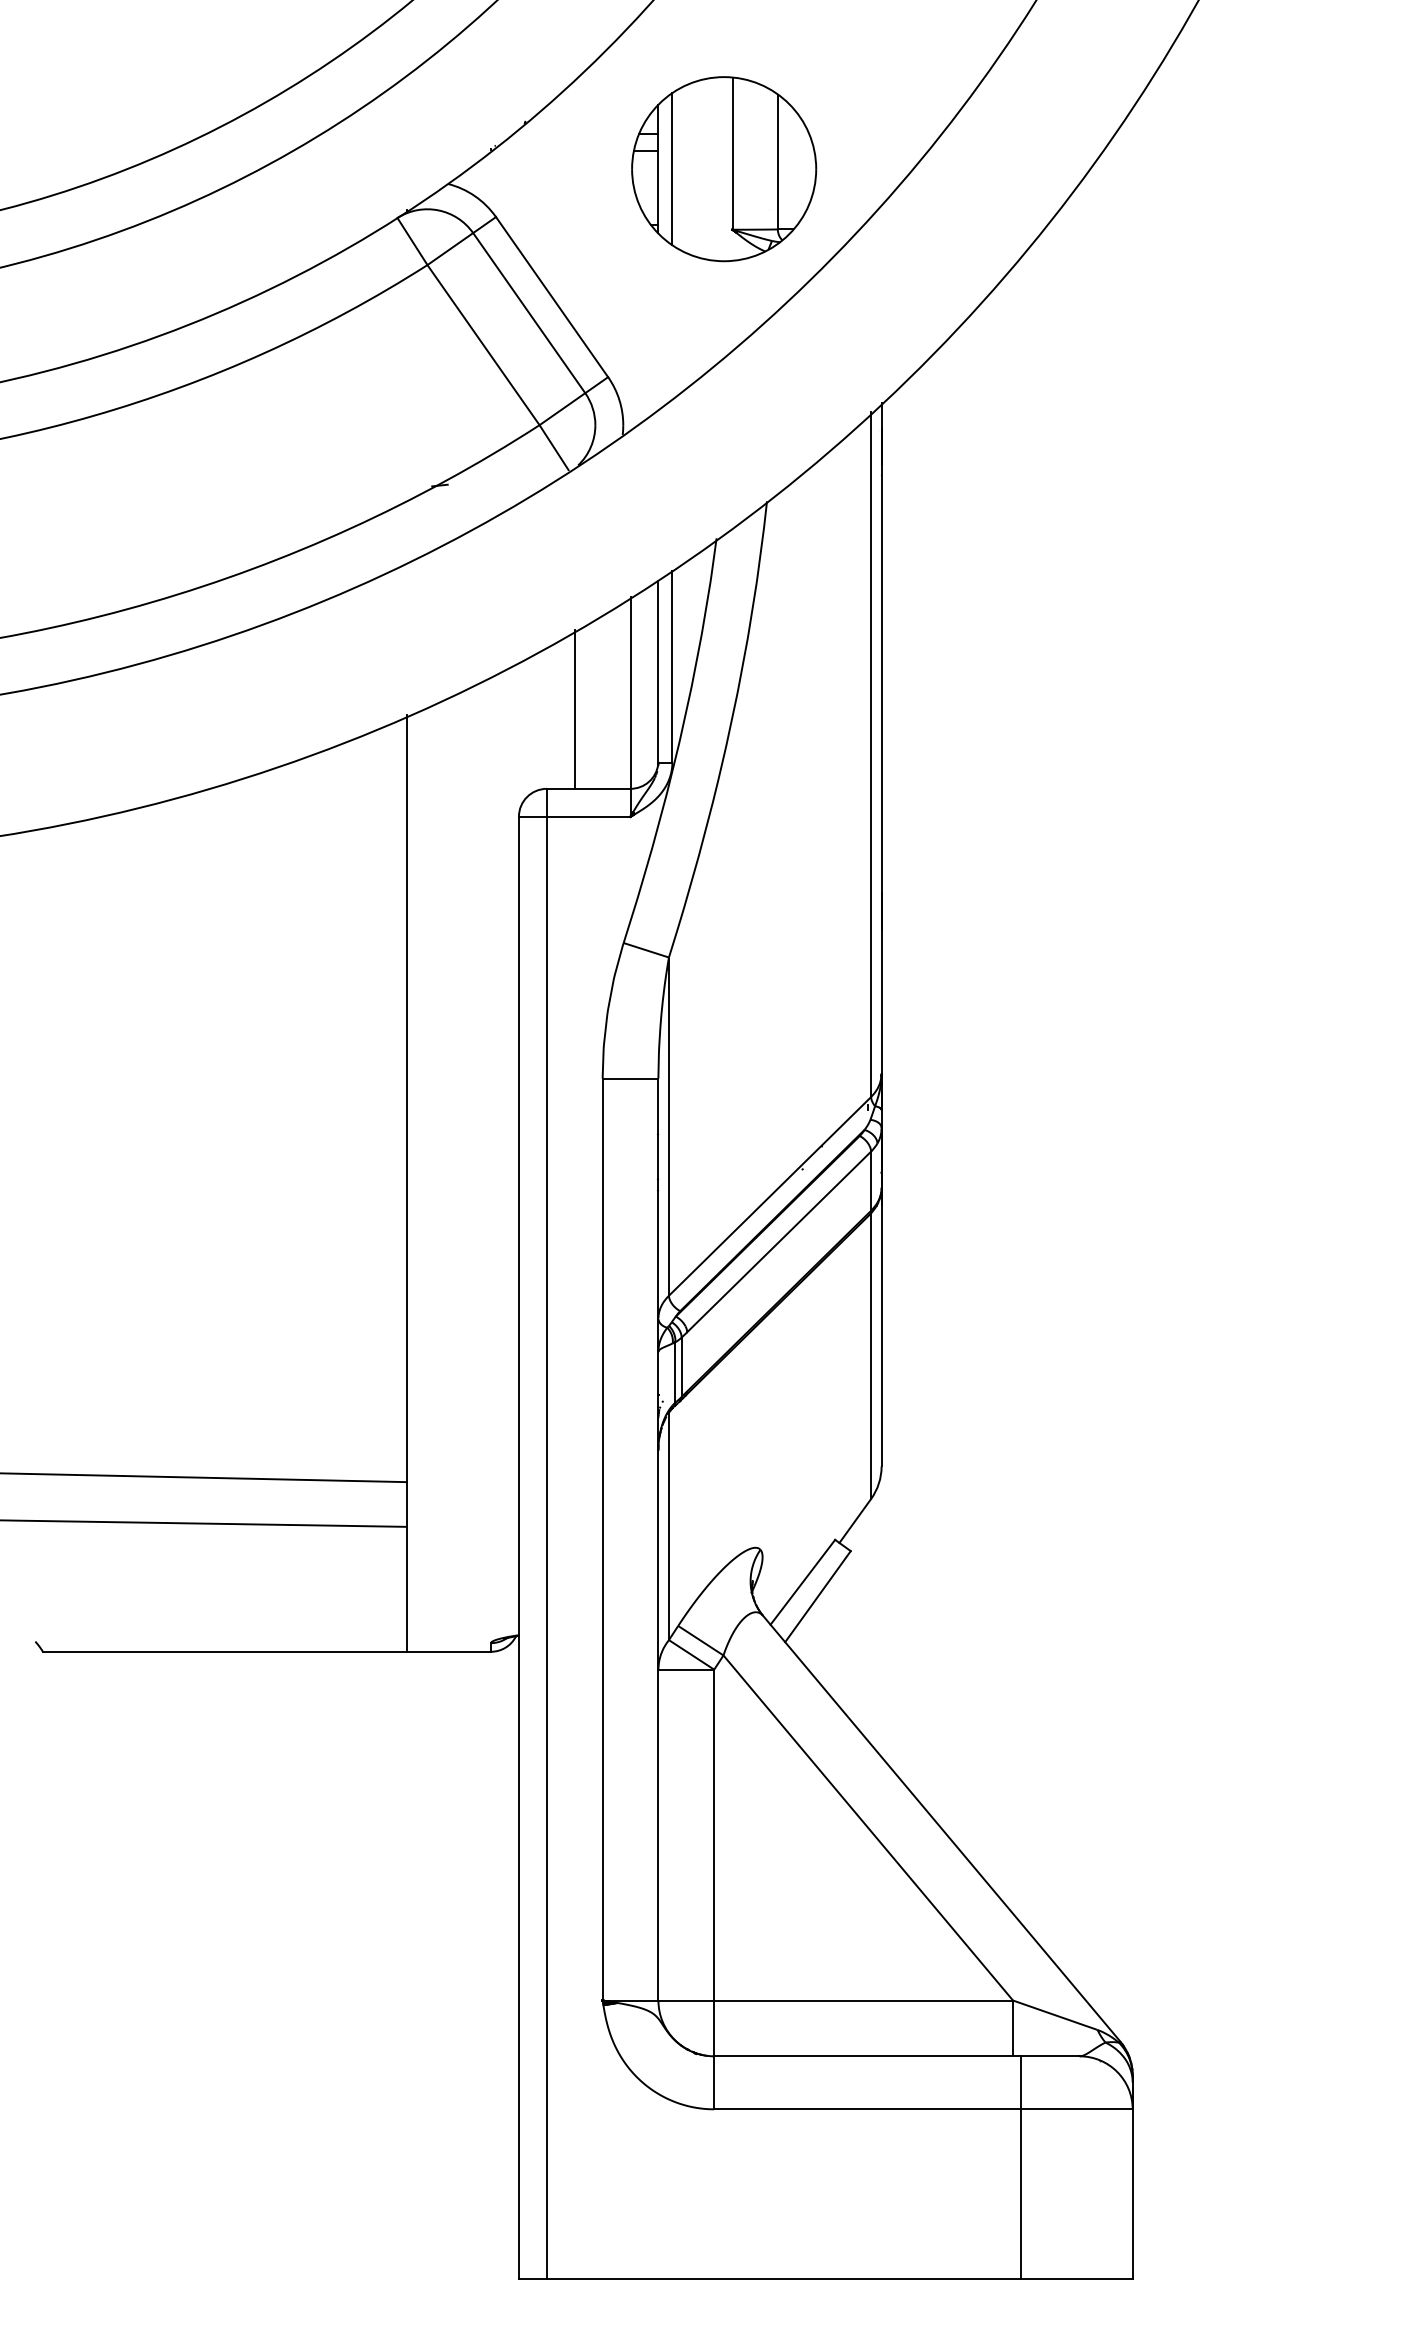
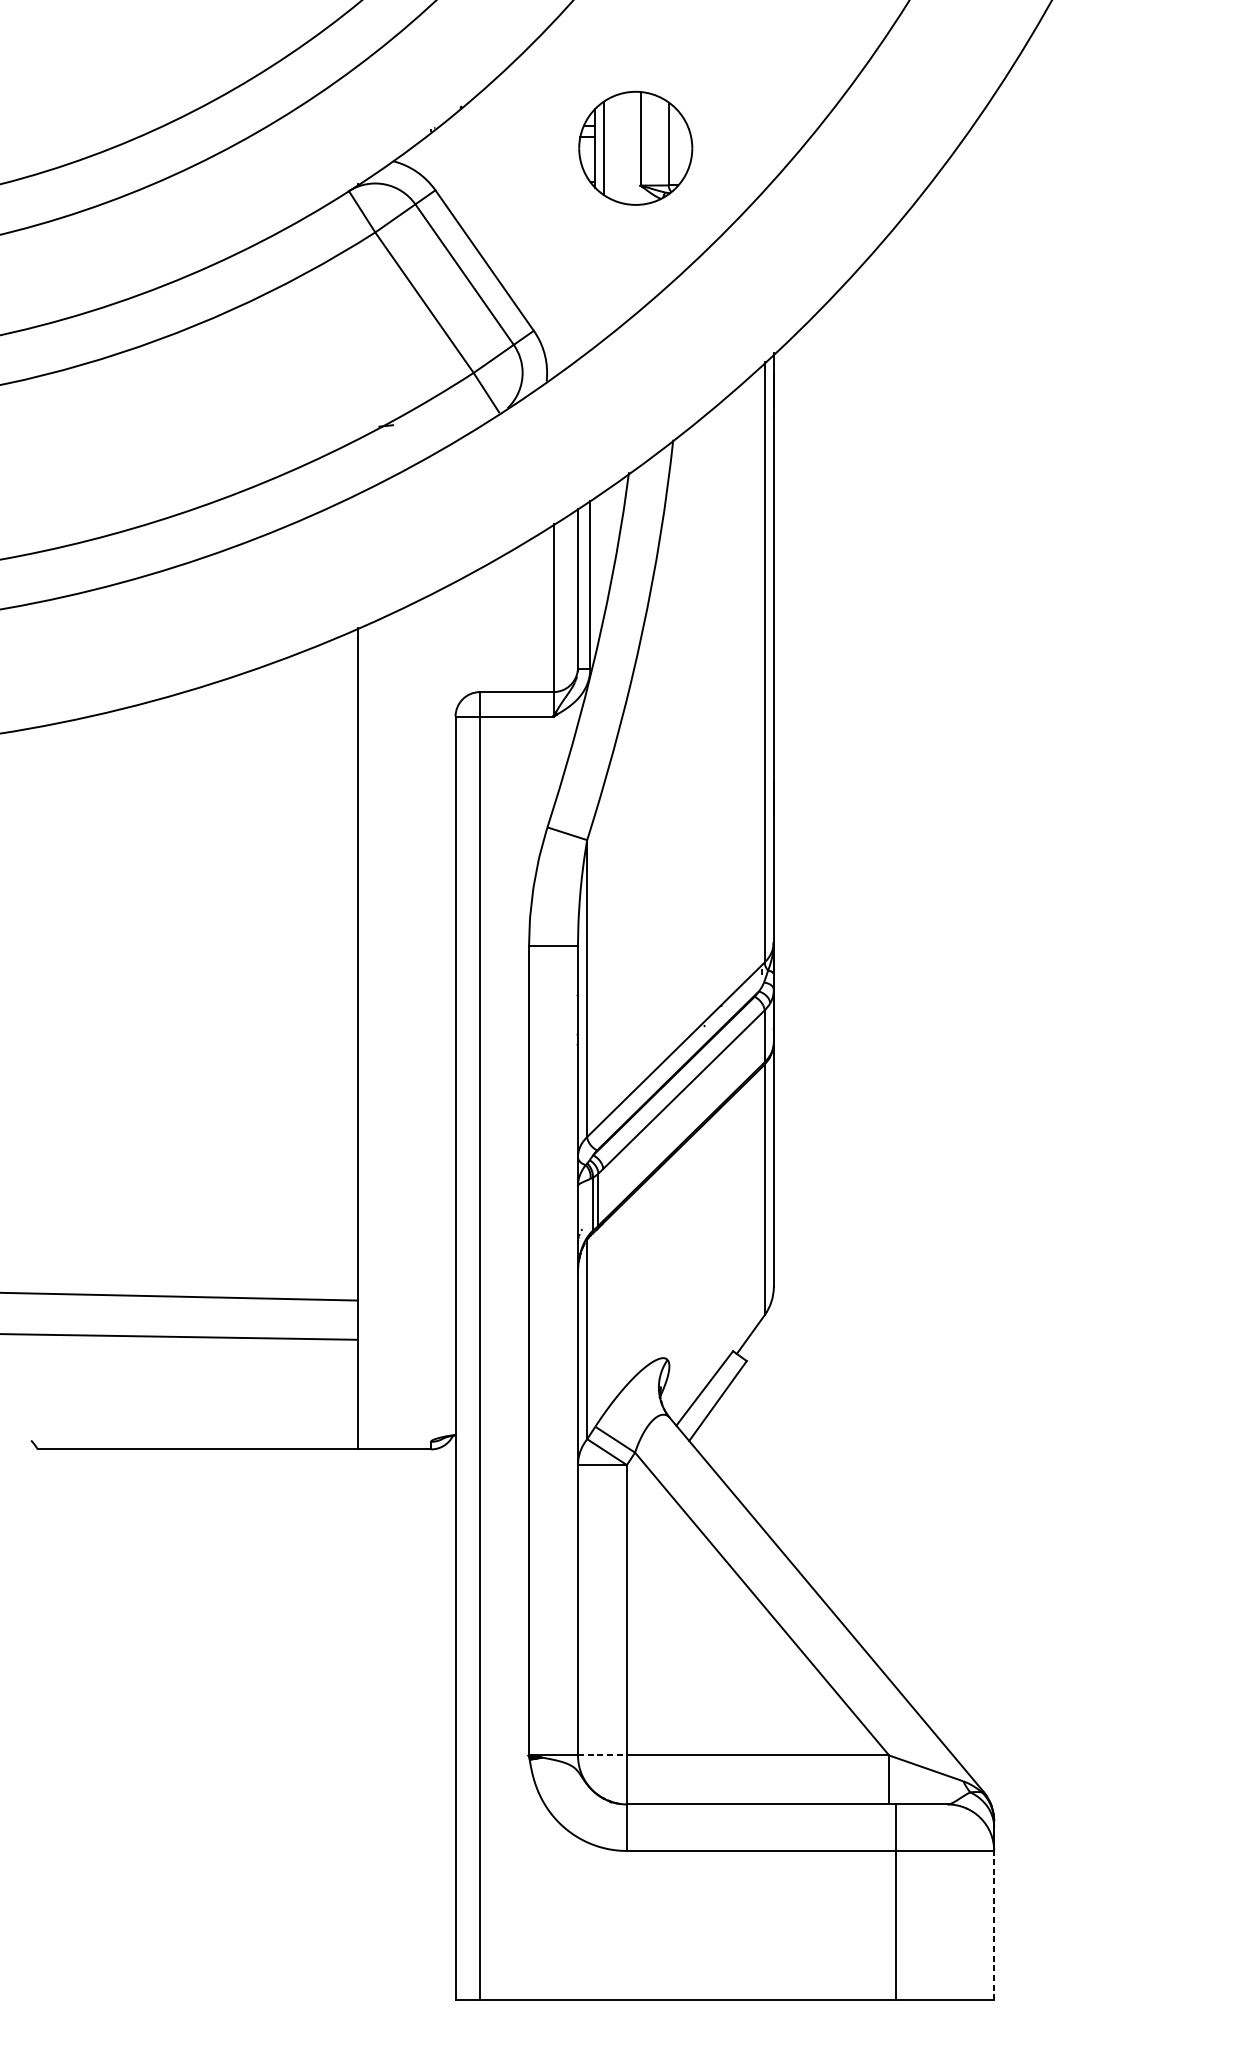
part: (724, 169) -> (635, 148), size x0.7
line: (574, 709) -> (504, 622), removed
line: (686, 2000) -> (602, 1755), solid -> dashed
line: (1132, 2193) -> (994, 1924), solid -> dashed

